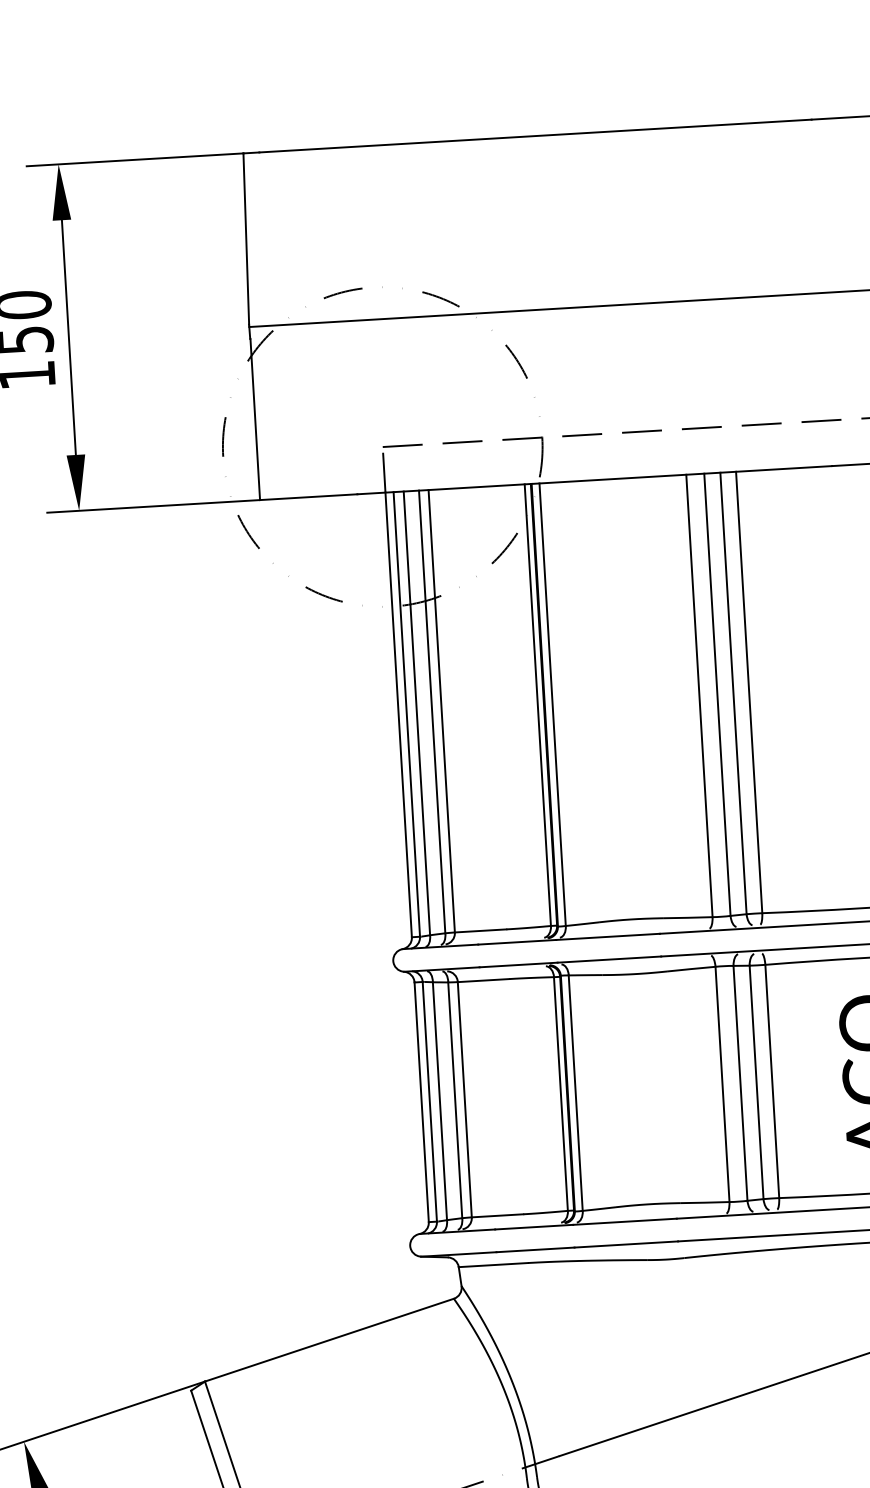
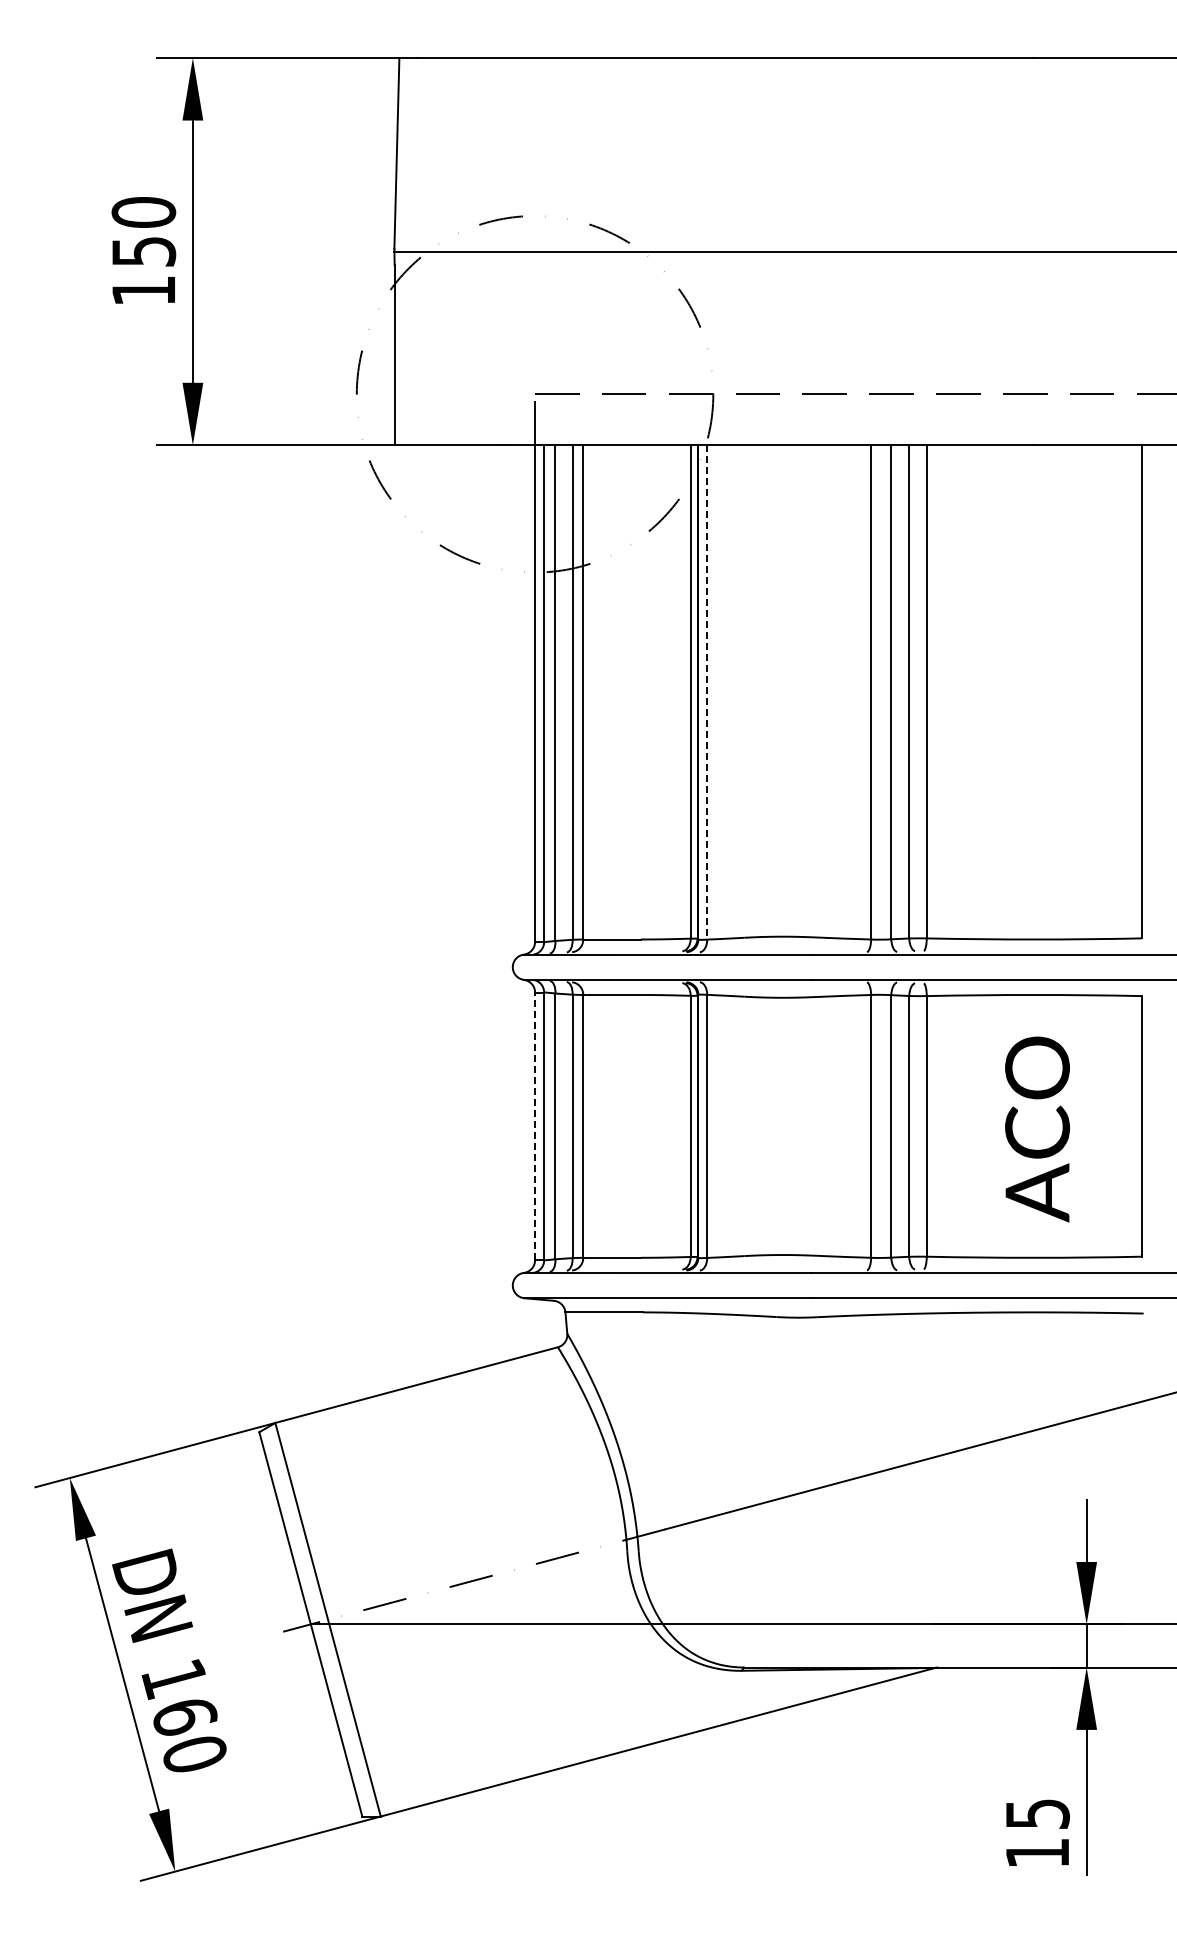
line: (552, 704) -> (707, 692), solid -> dashed
line: (422, 1102) -> (535, 1126), solid -> dashed

